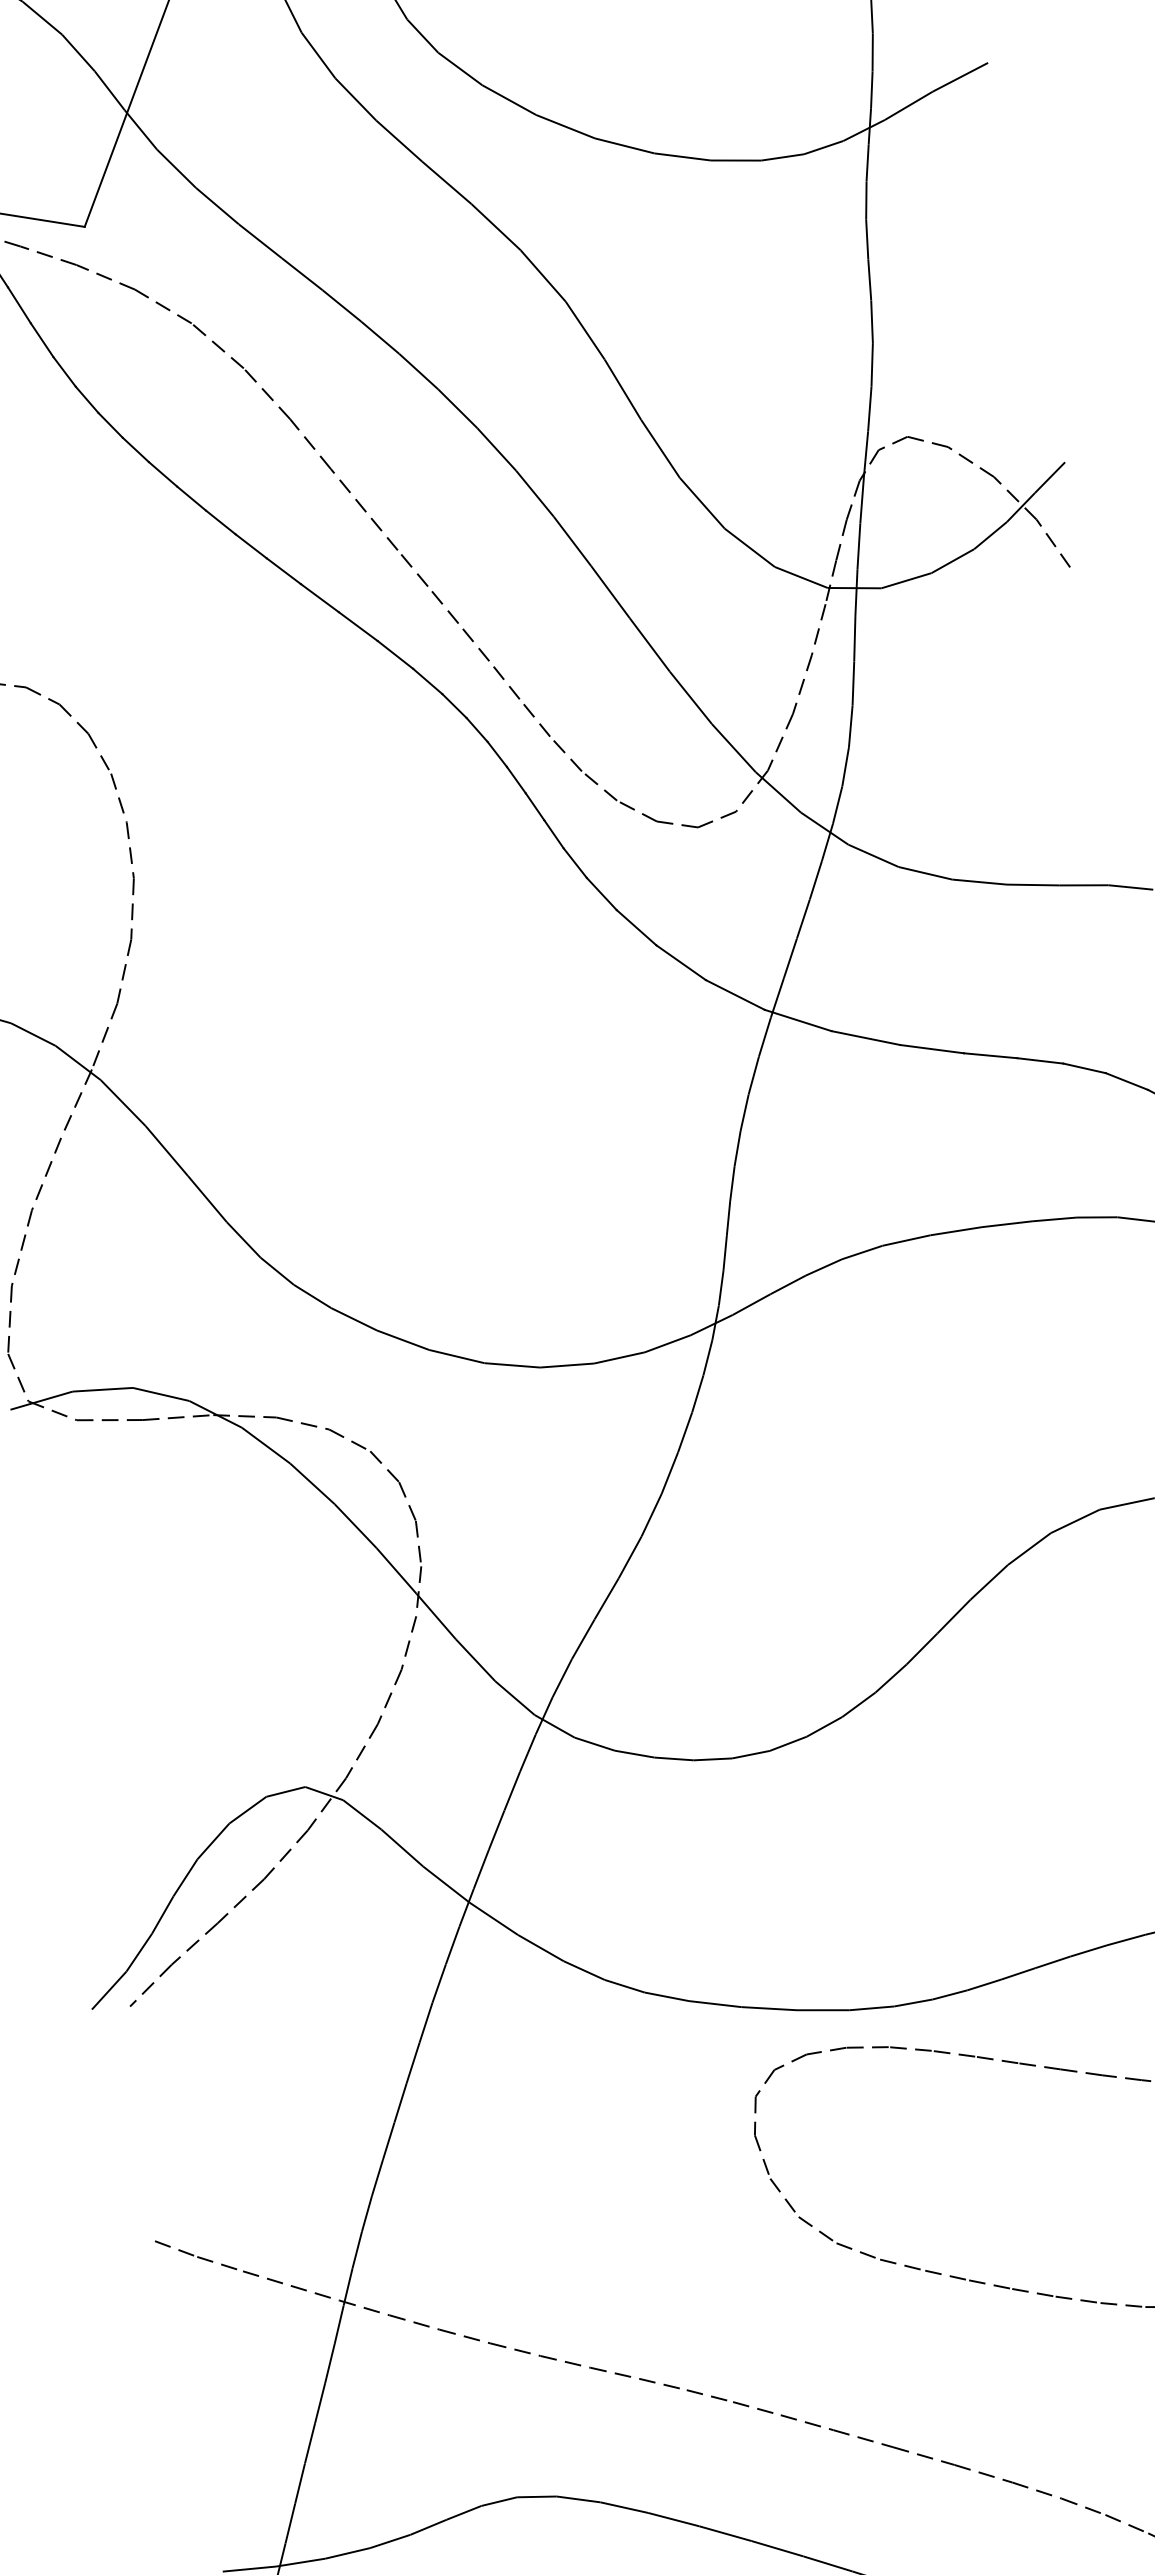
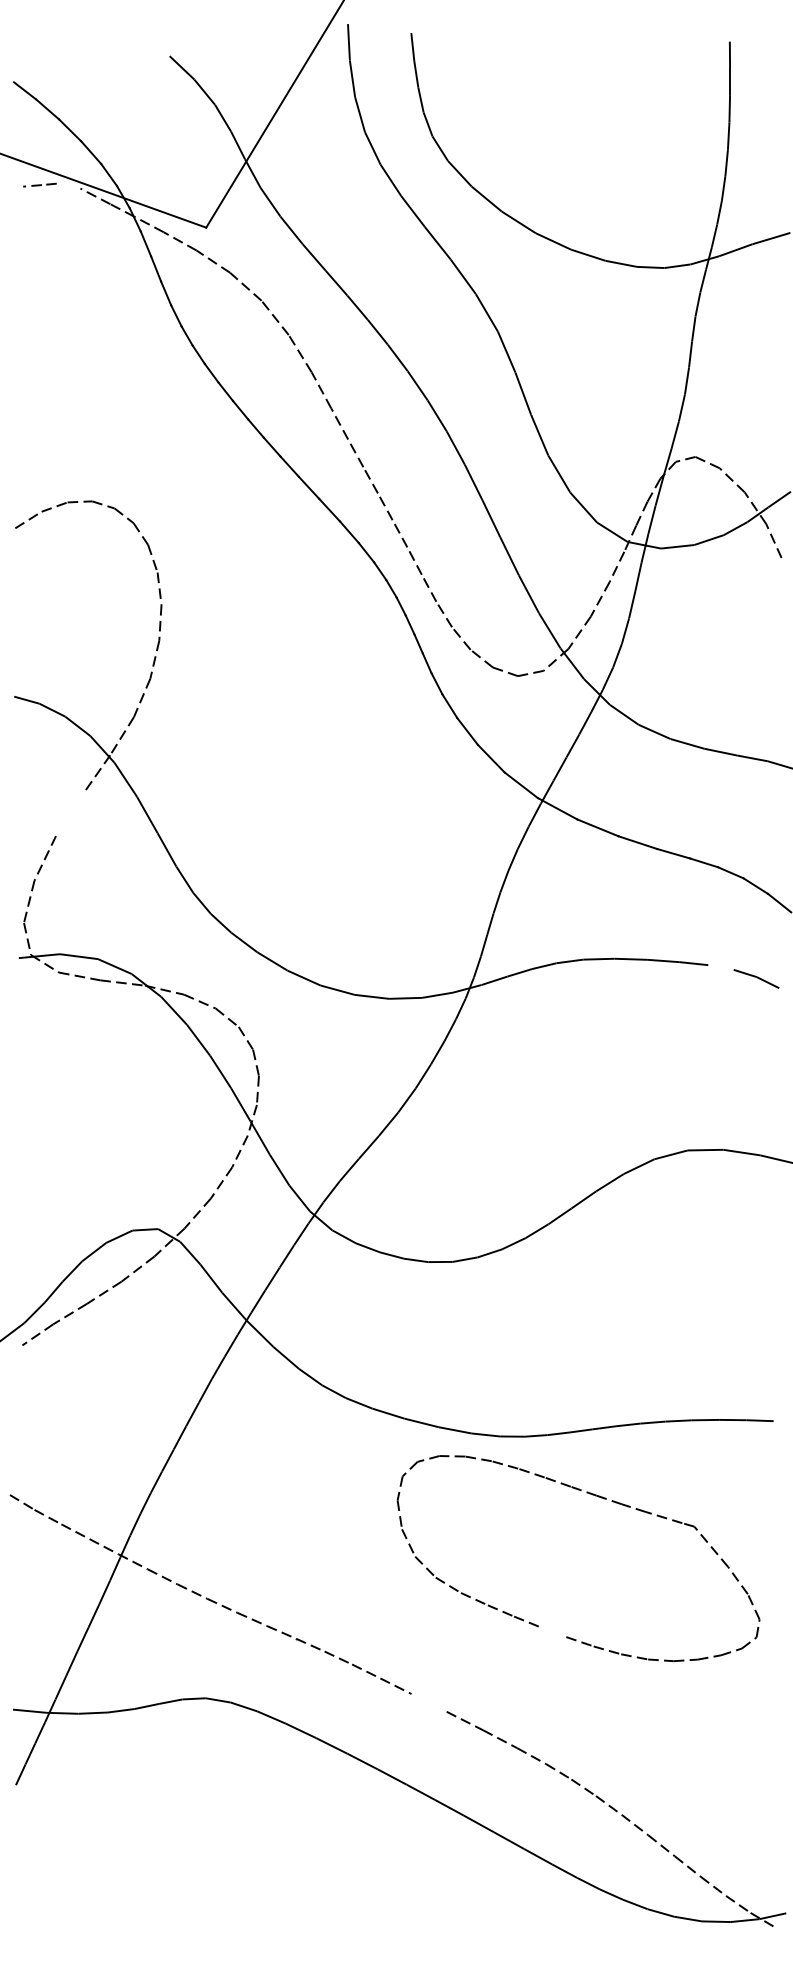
line: (46, 1174) -> (69, 815), removed
line: (1096, 1217) -> (720, 967), removed
line: (1034, 2293) -> (553, 1632), removed
line: (862, 2438) -> (428, 1702), removed

